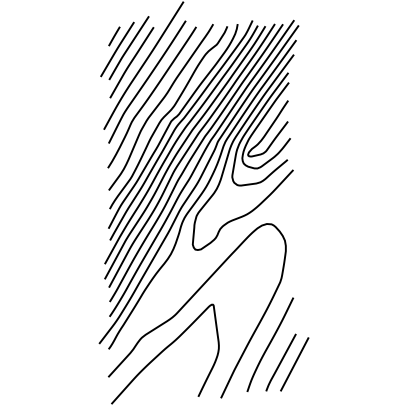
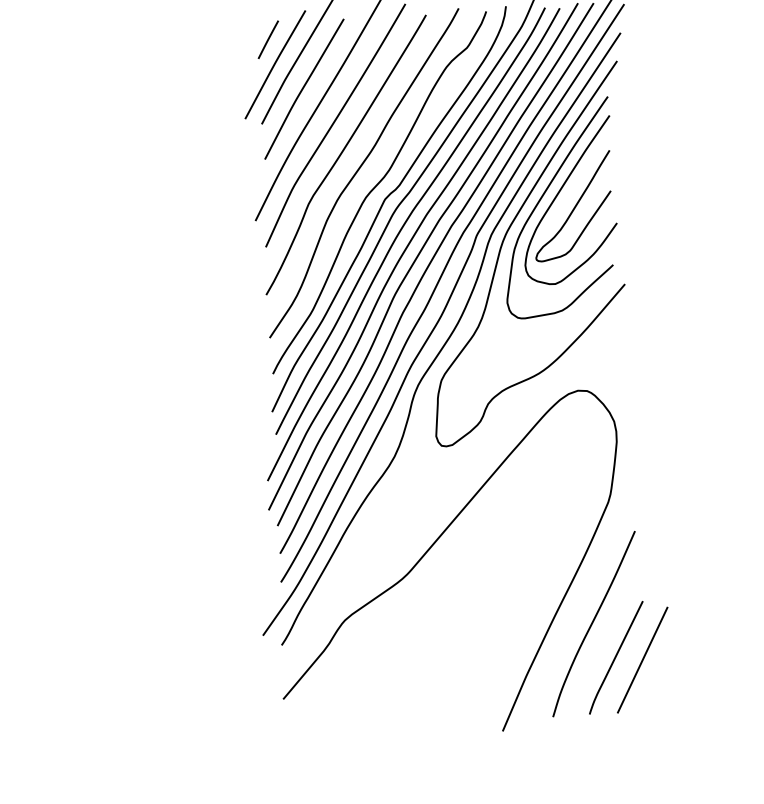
curve: (163, 351) -> (387, 645), removed

